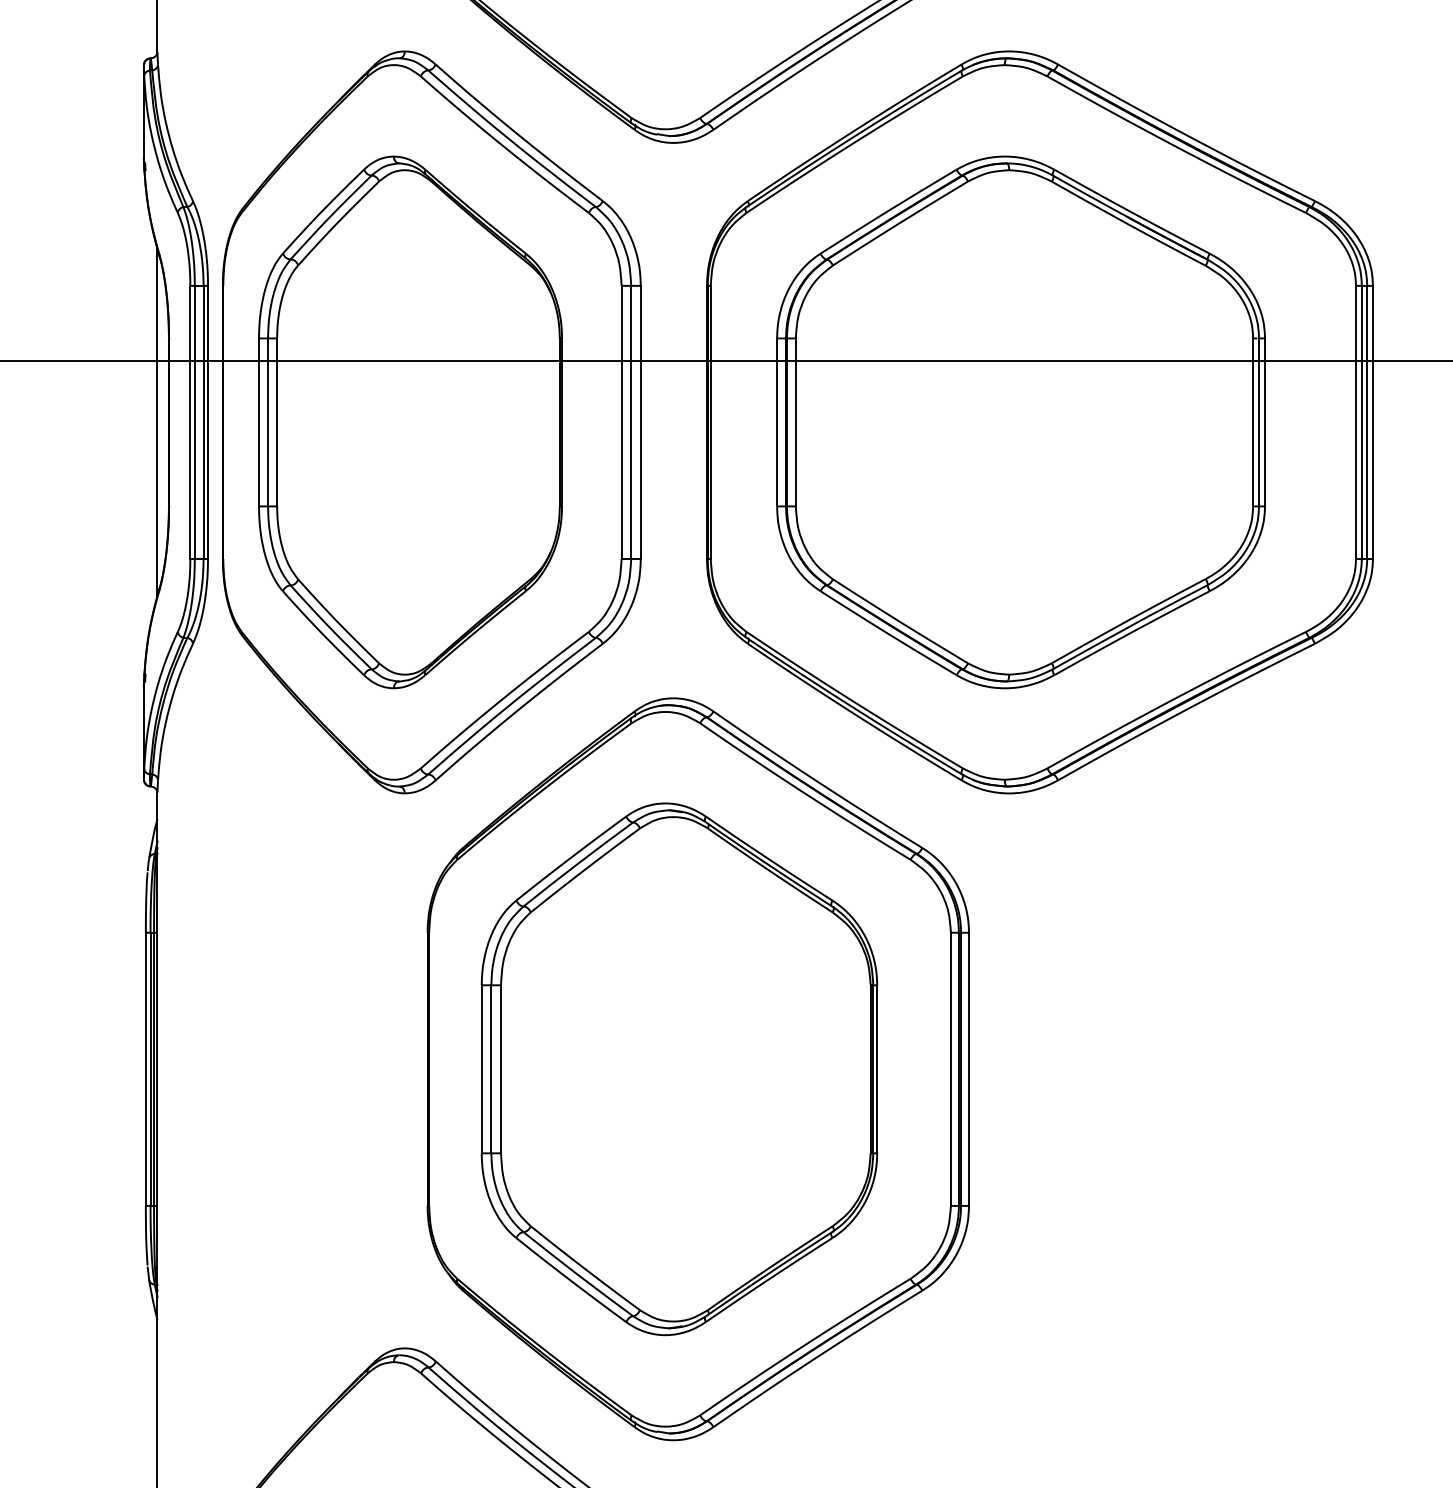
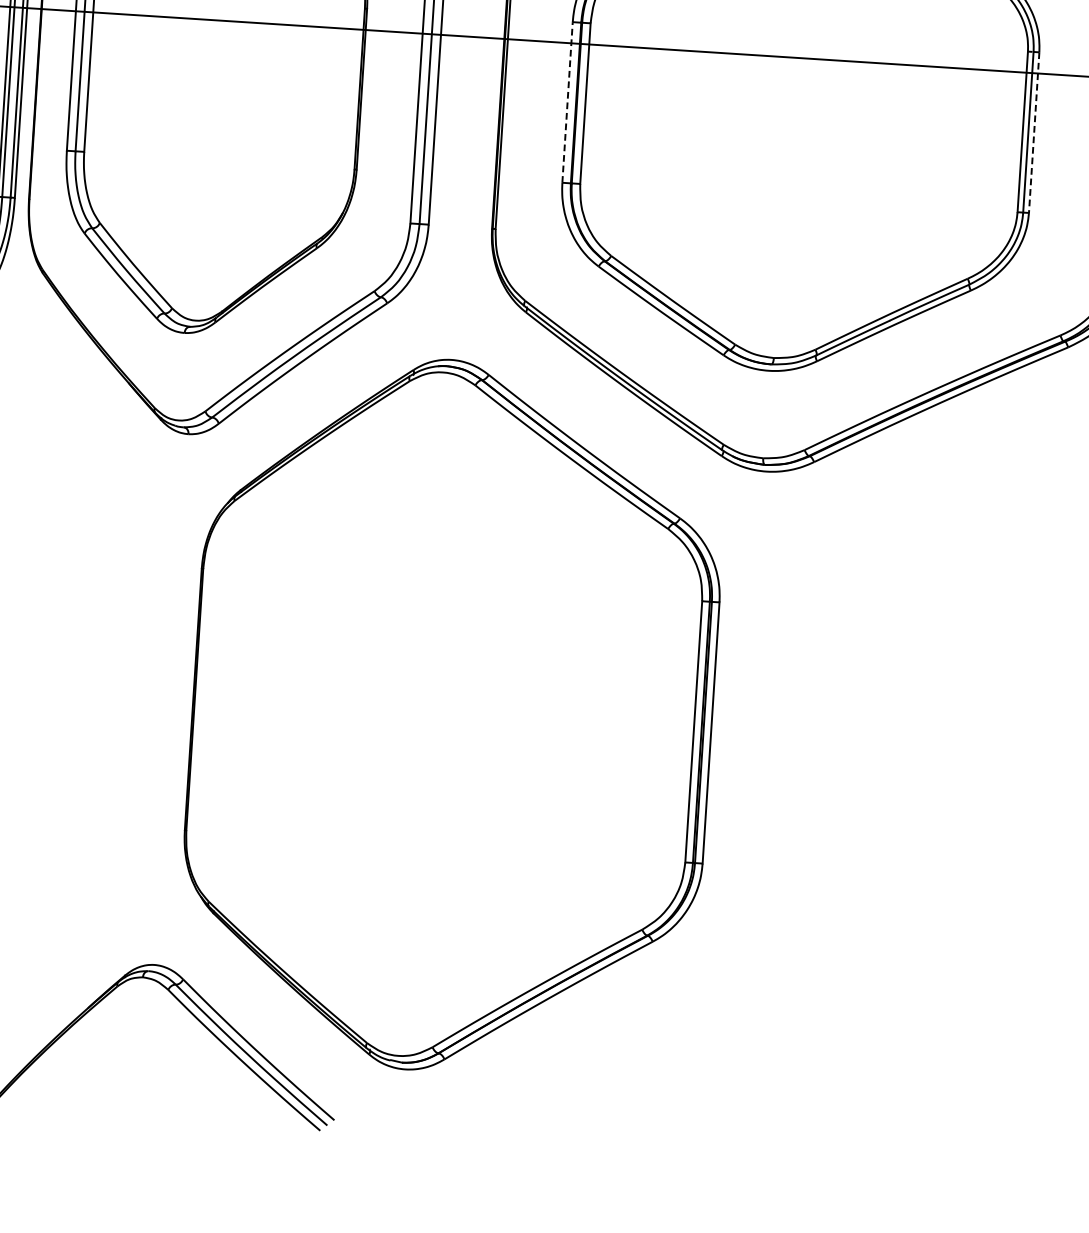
line: (777, 422) -> (567, 102), solid -> dashed
line: (1265, 422) -> (1034, 132), solid -> dashed
part: (679, 1069) -> (434, 715), removed

